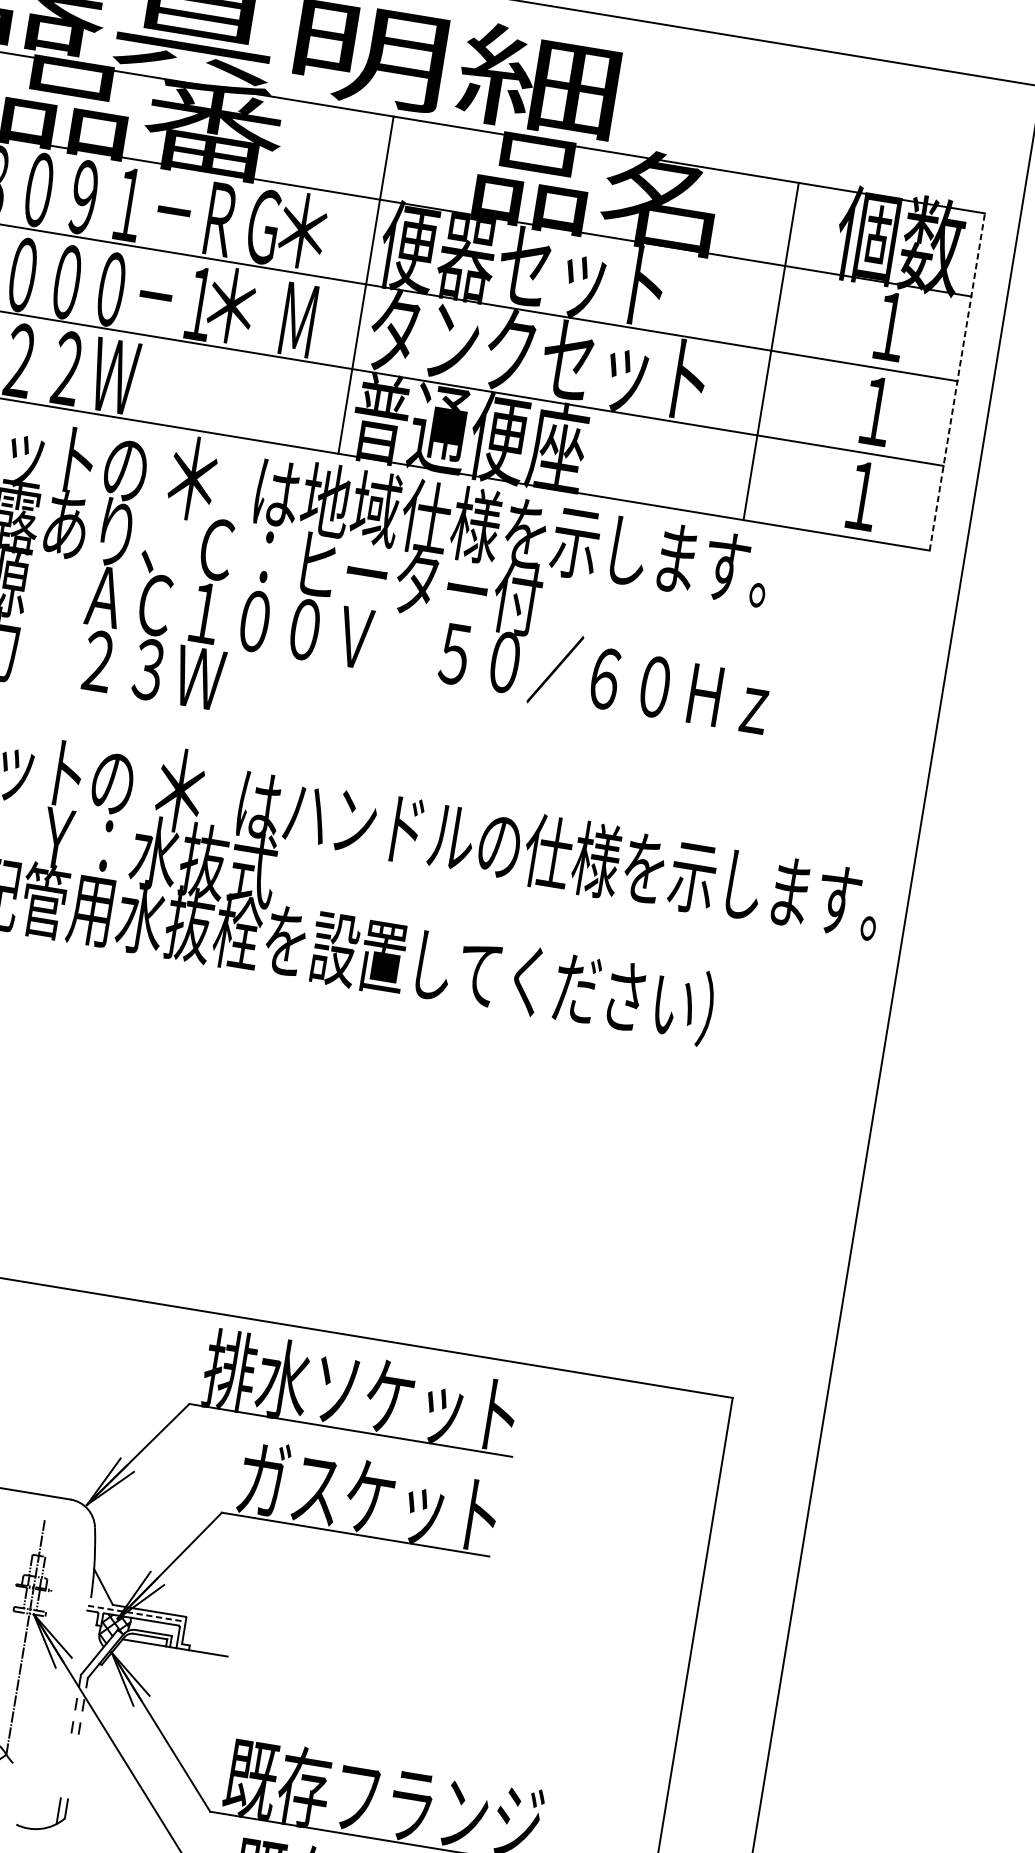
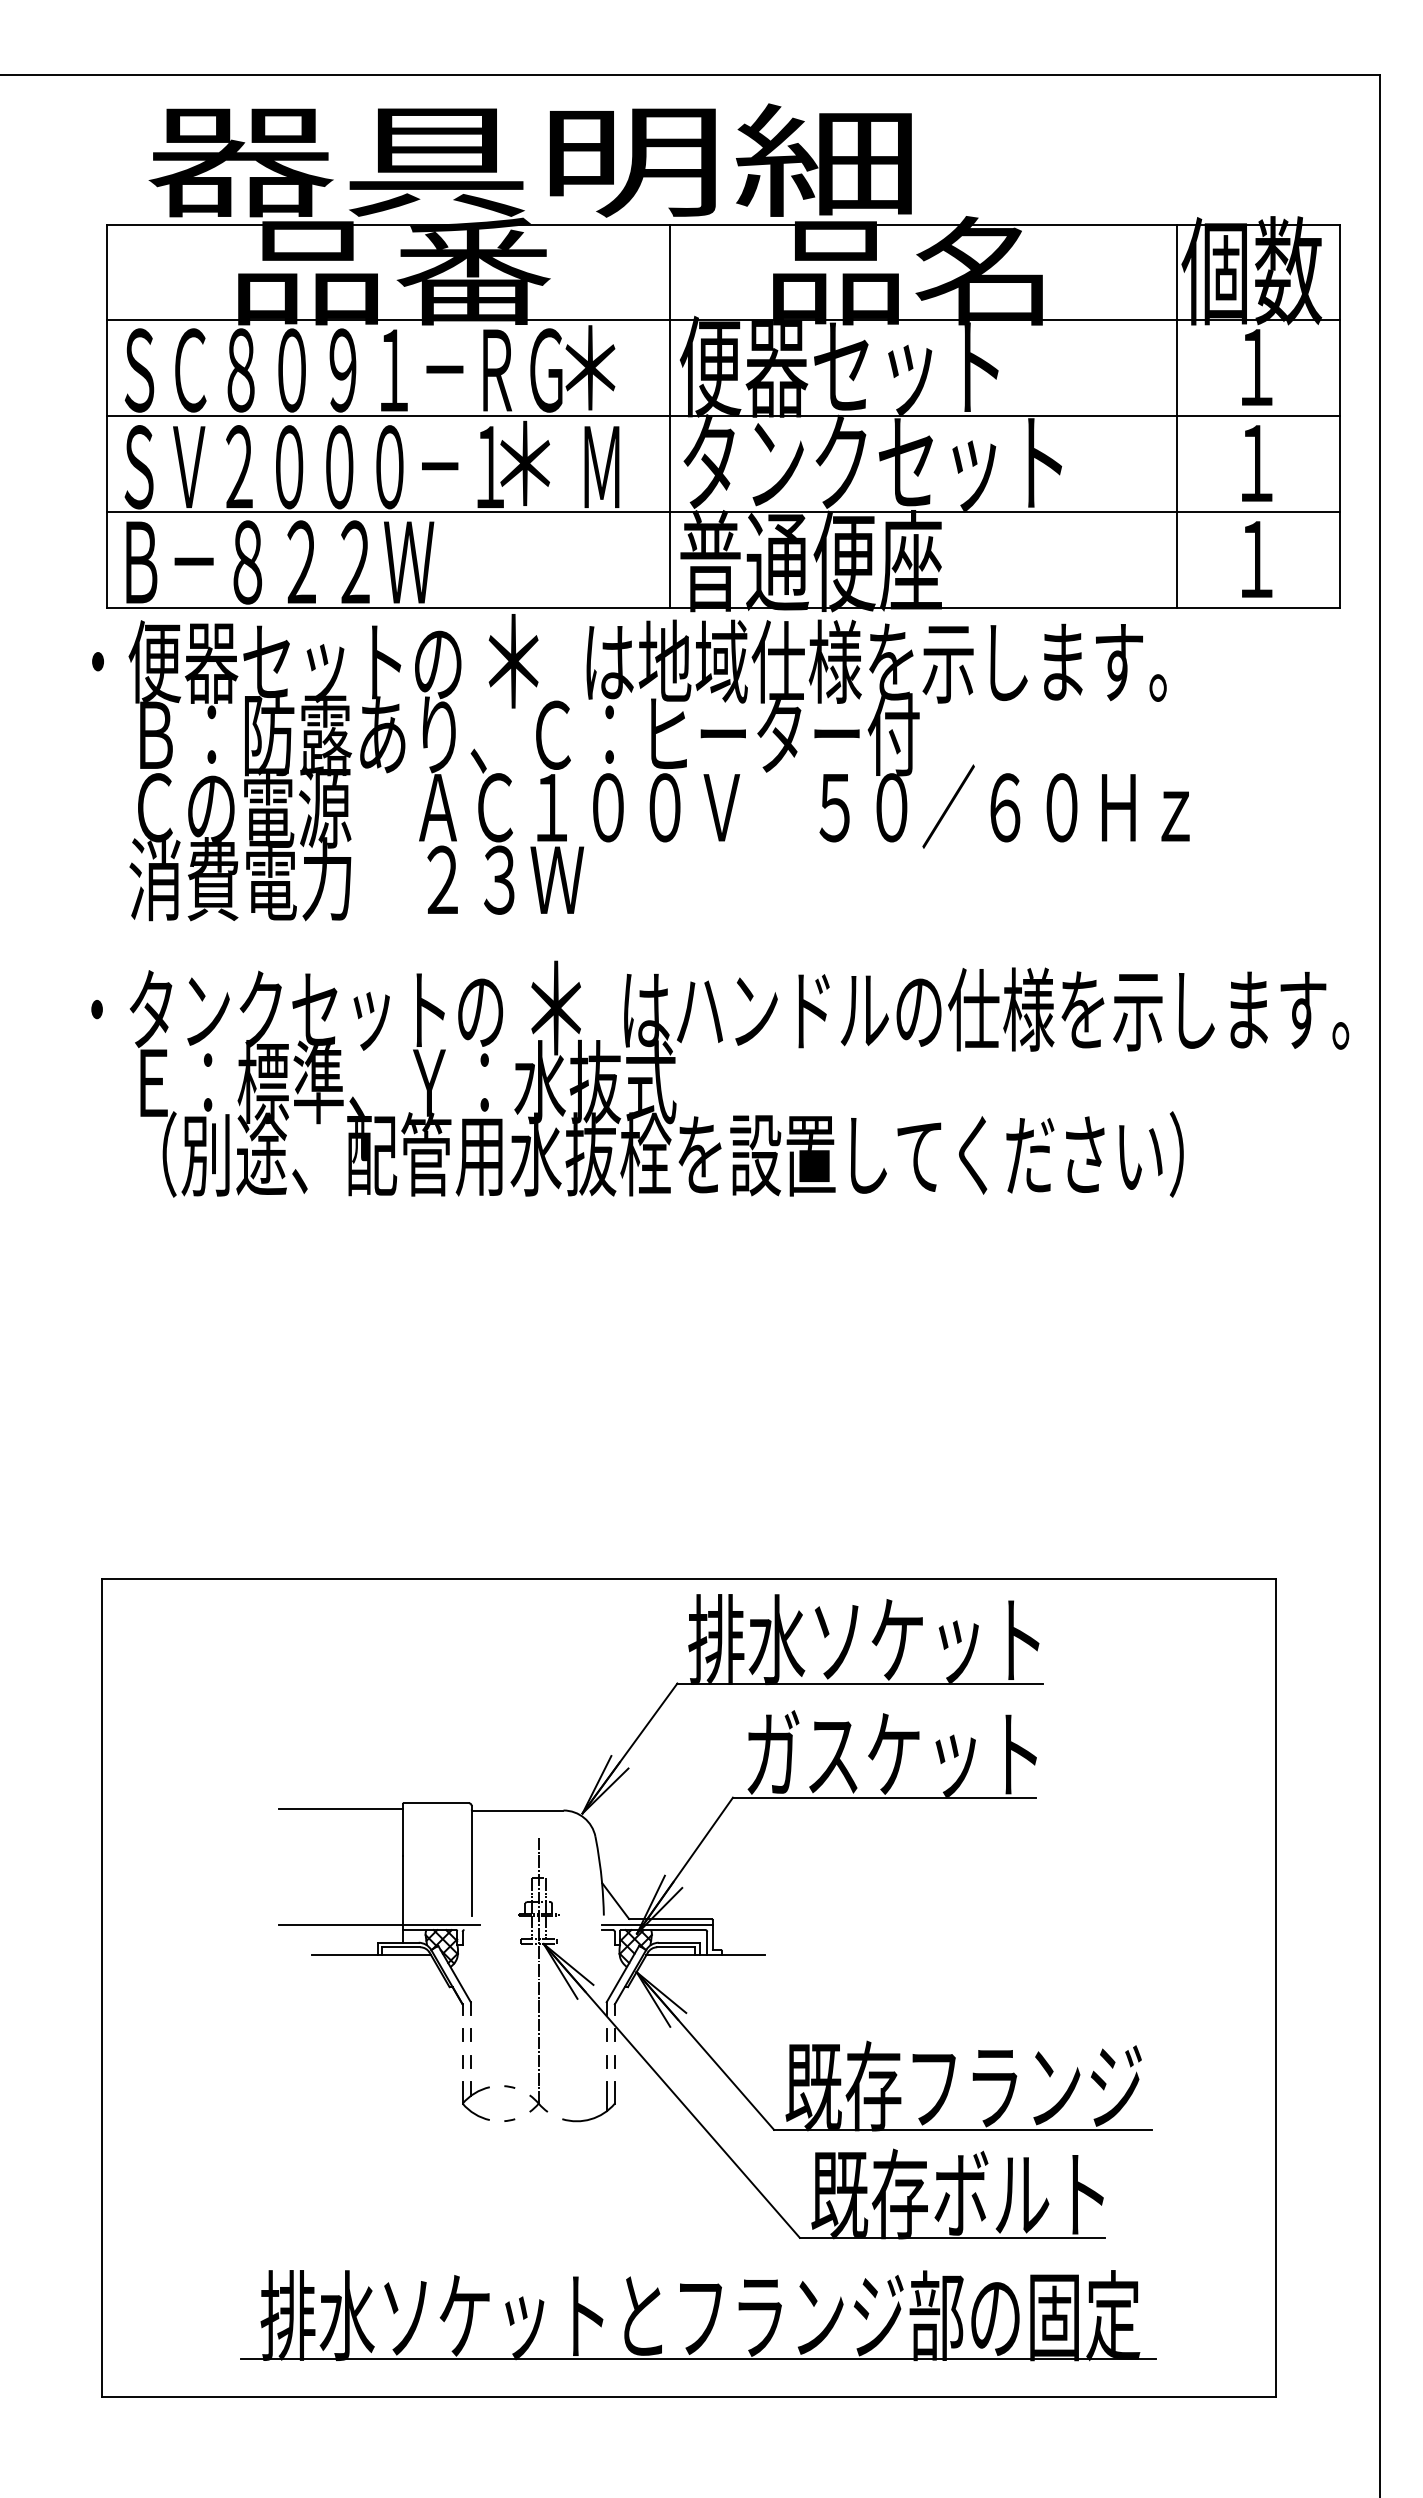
line: (771, 351) -> (1177, 416), moved
line: (957, 381) -> (1340, 415), dashed -> solid
line: (137, 1613) -> (657, 1924), dashed -> solid
part: (43, 1827) -> (592, 2117), moved

